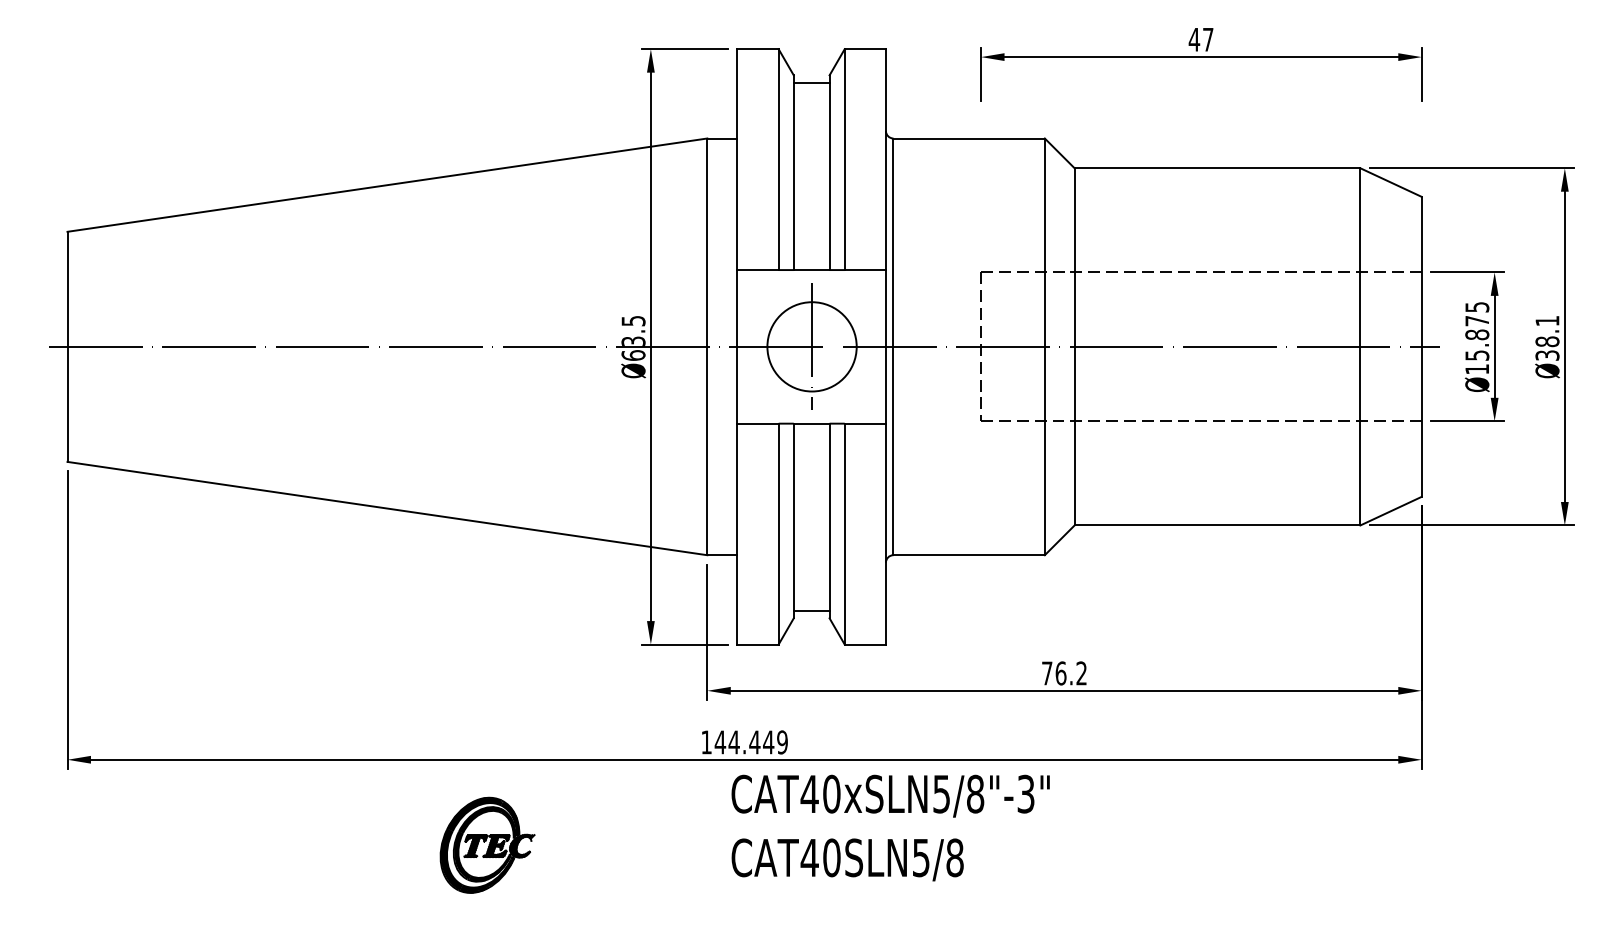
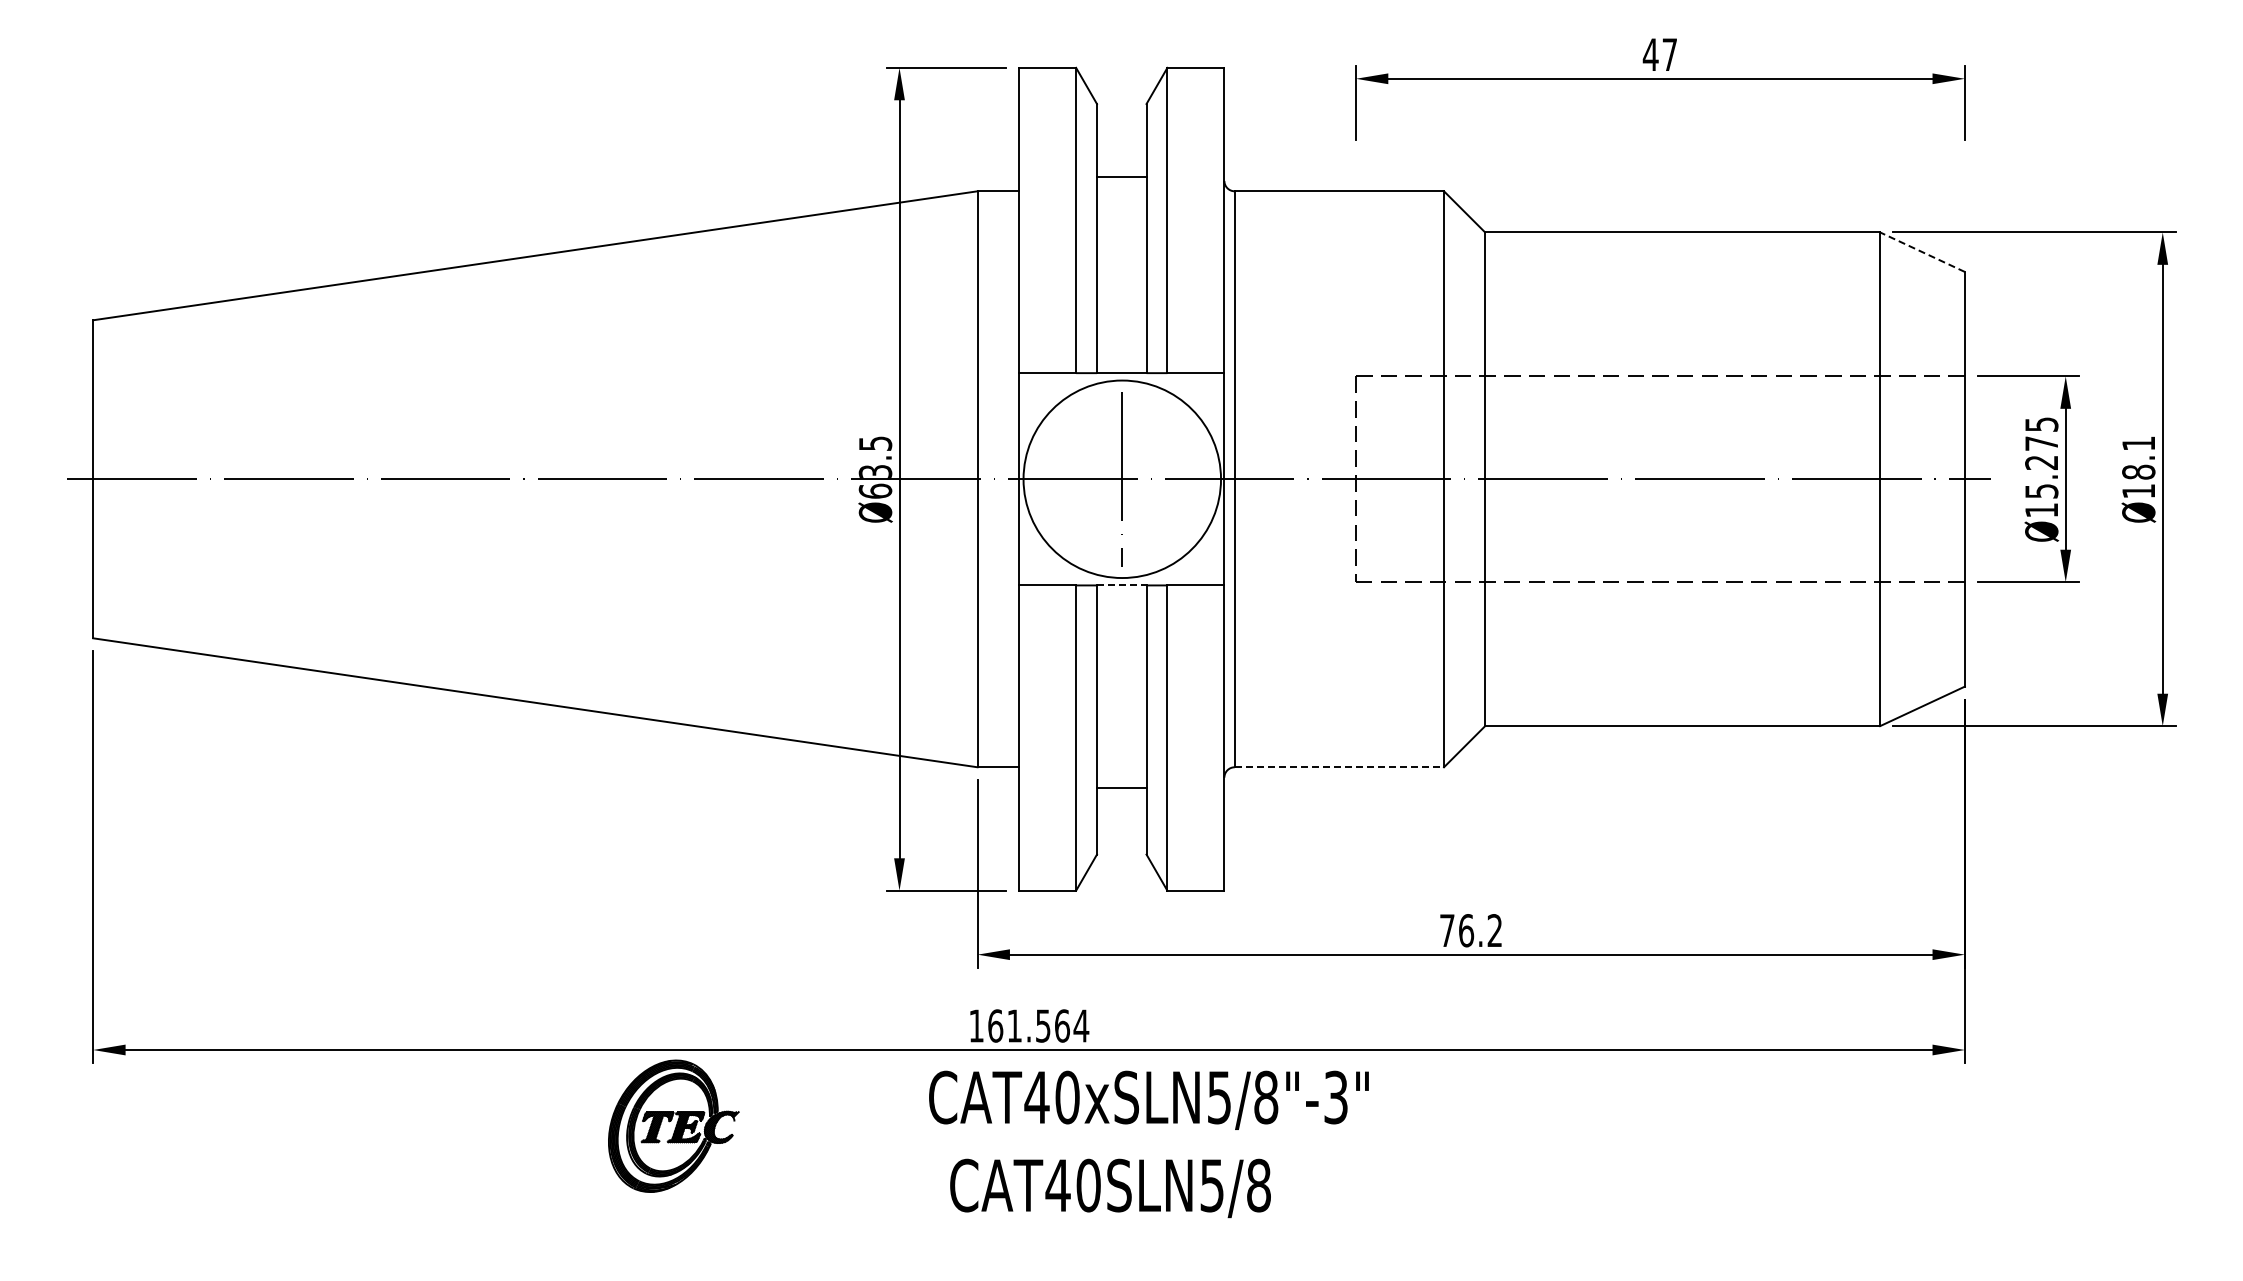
line: (811, 82) -> (1121, 177), moved
line: (1391, 182) -> (1922, 252), solid -> dashed
text: (1477, 334) -> (2041, 462), Ø15.875 -> Ø15.275
circle: (811, 347) -> (1121, 479), size x1.6
text: (1547, 355) -> (2138, 491), Ø38.1 -> Ø18.1
line: (811, 423) -> (1121, 585), solid -> dashed
line: (969, 555) -> (1339, 767), solid -> dashed
line: (811, 611) -> (1121, 788), moved
text: (751, 742) -> (1038, 1025), 144.449 -> 161.564
text: (890, 795) -> (1148, 1099), moved
part: (487, 844) -> (673, 1125), moved
text: (847, 859) -> (1110, 1188), moved

